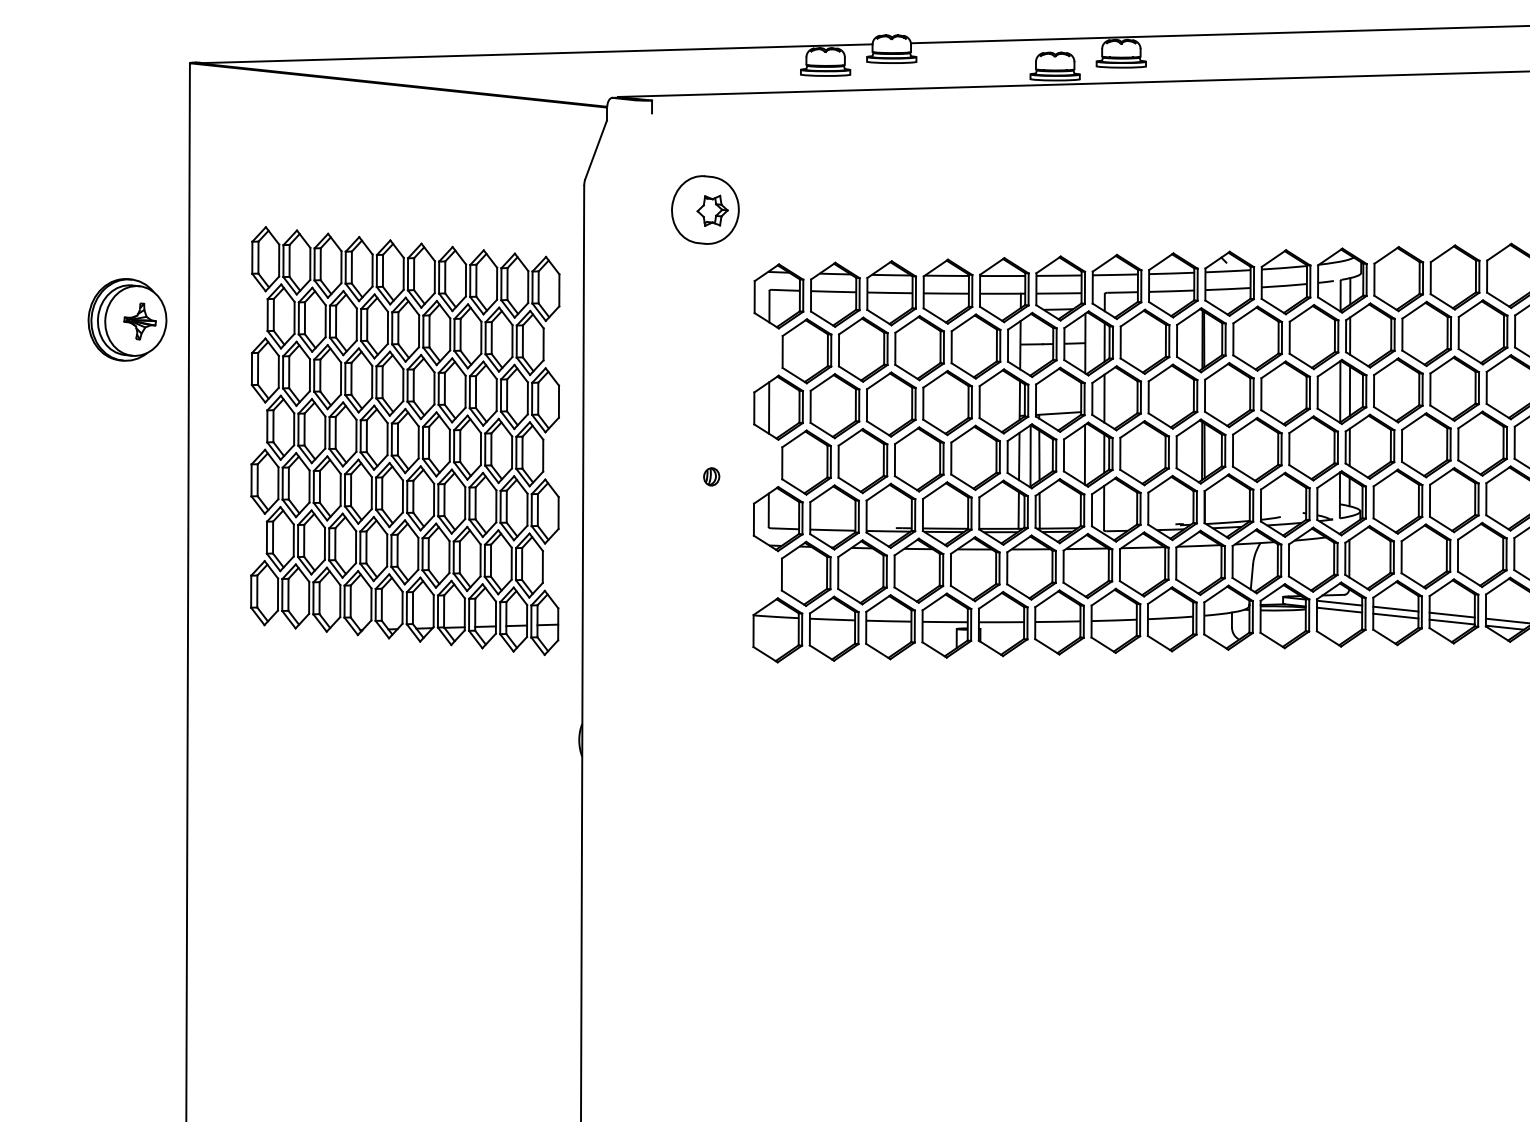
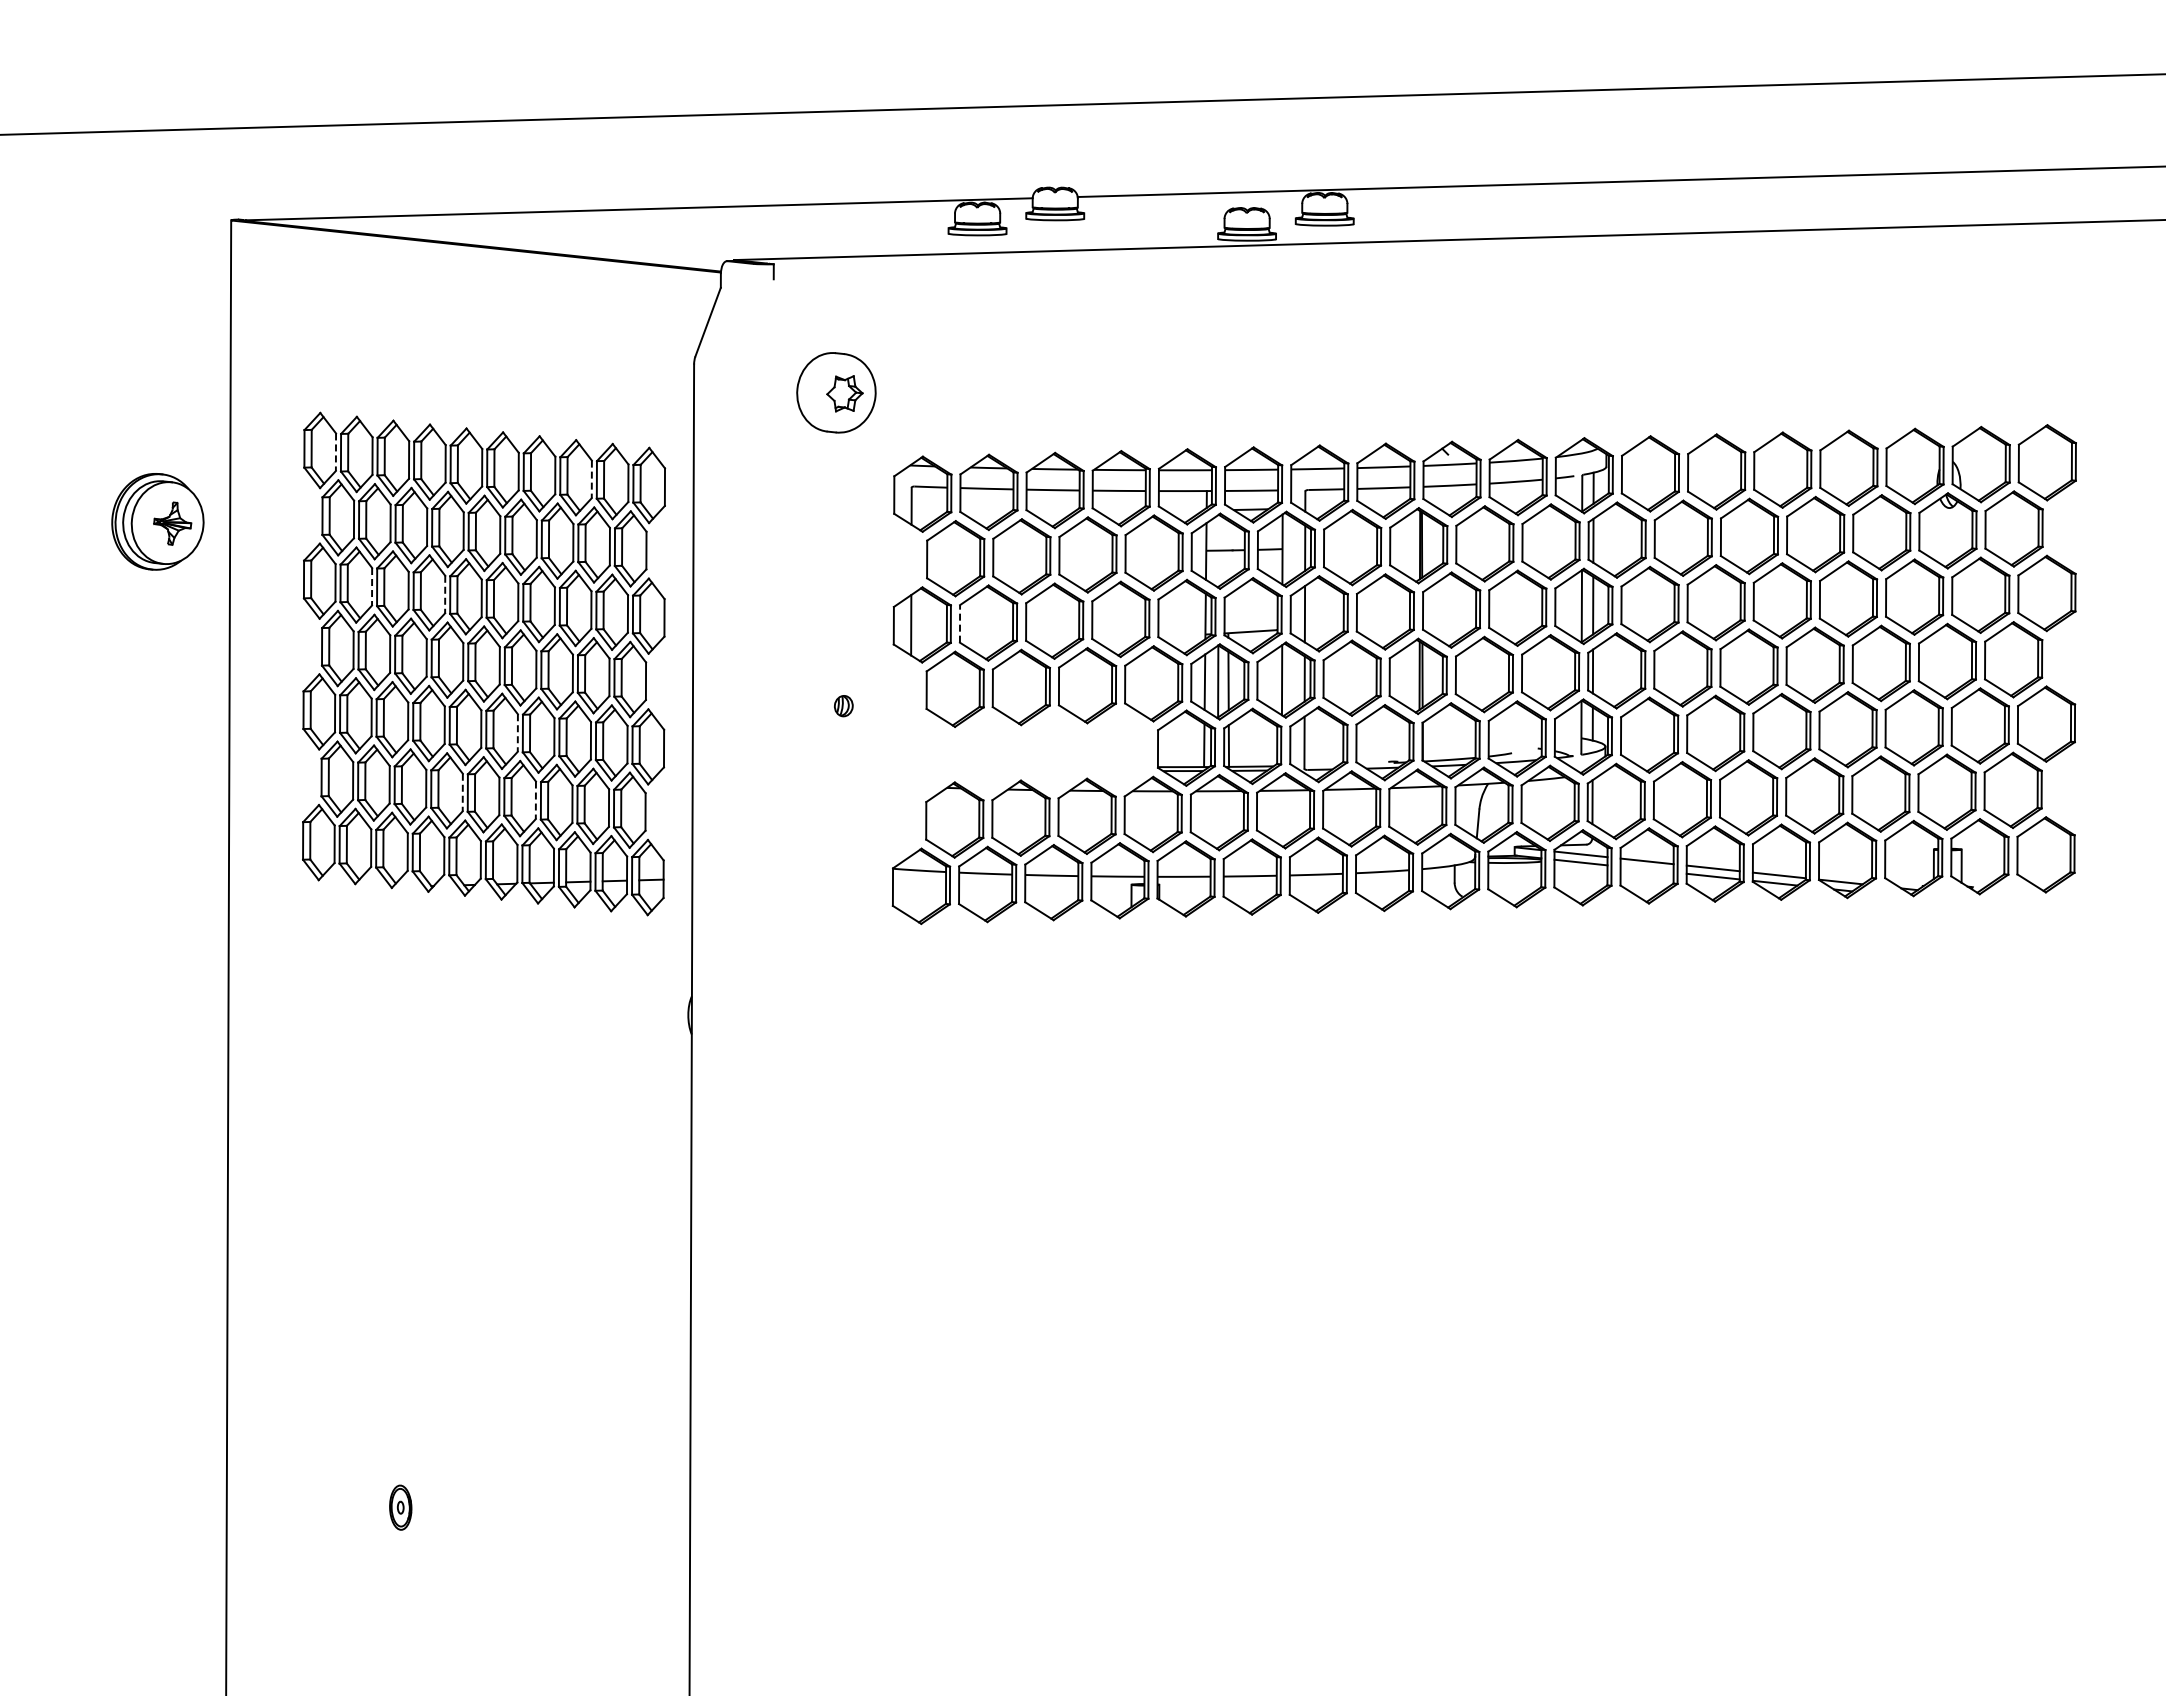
line: (278, 260) -> (335, 452), solid -> dashed
line: (496, 283) -> (591, 479), solid -> dashed
line: (310, 374) -> (372, 586), solid -> dashed
line: (372, 381) -> (445, 594), solid -> dashed
line: (811, 406) -> (960, 623), solid -> dashed
line: (433, 500) -> (517, 733), solid -> dashed
part: (862, 516) -> (1020, 752), removed
line: (386, 550) -> (462, 792), solid -> dashed
line: (449, 557) -> (535, 800), solid -> dashed
line: (1395, 616) -> (1646, 869), removed

